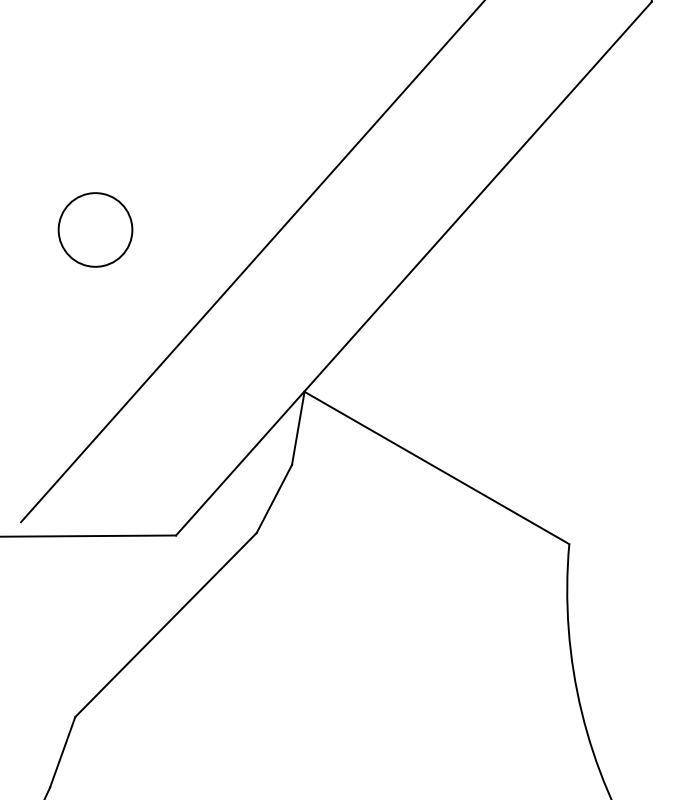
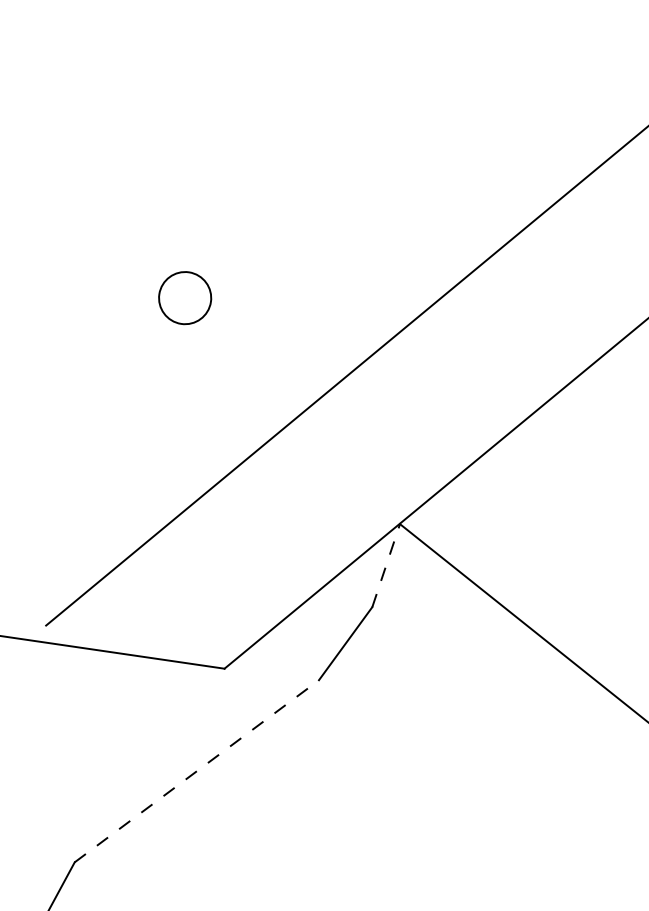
circle: (95, 229) -> (185, 297), size x0.6
line: (298, 427) -> (386, 564), solid -> dashed
line: (166, 624) -> (197, 770), solid -> dashed

